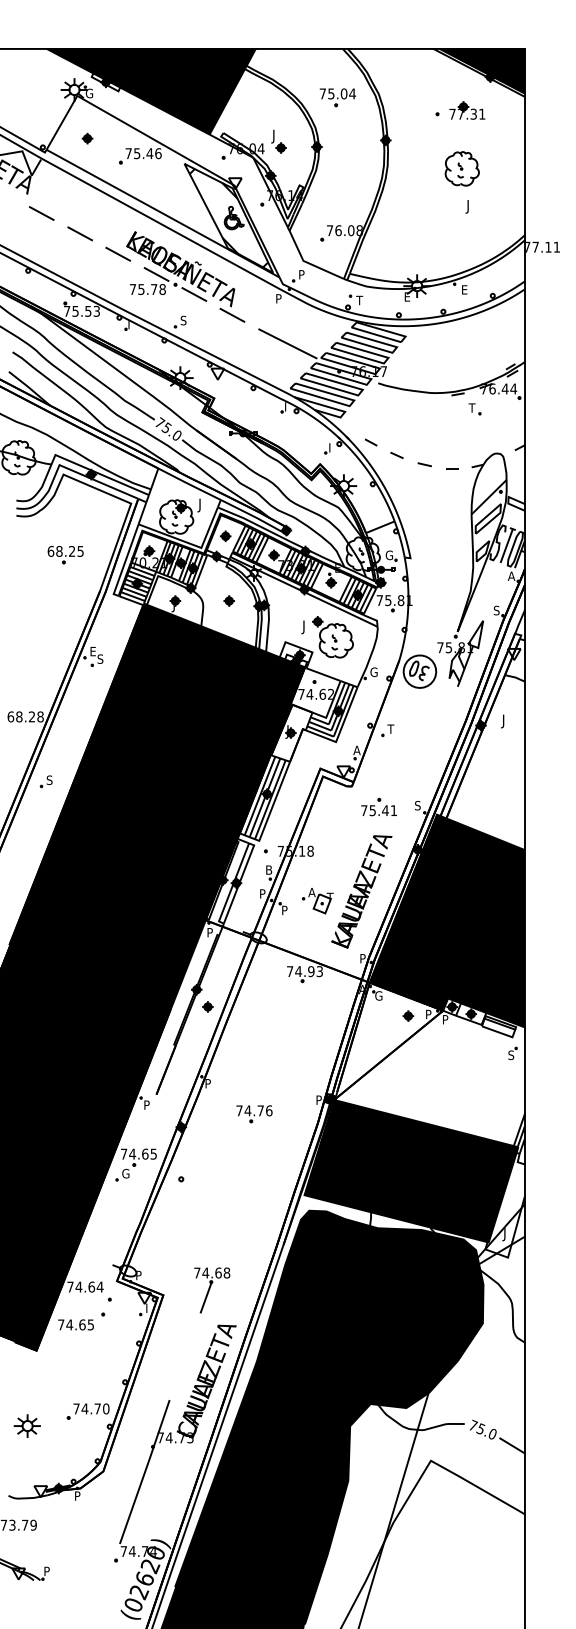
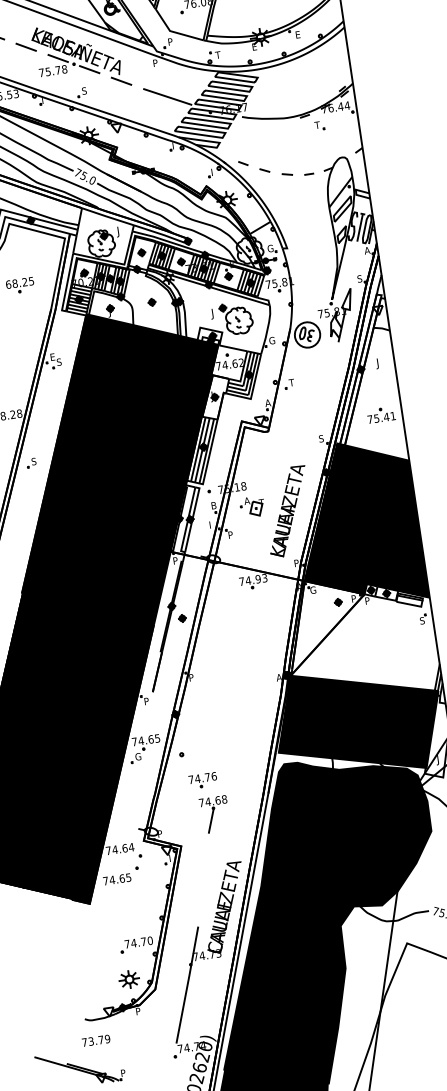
part: (378, 806) -> (380, 414), moved
text: (263, 891) -> (212, 522), P -> I
part: (317, 901) -> (252, 507), moved
text: (318, 1099) -> (278, 677), P -> A
part: (254, 1114) -> (203, 780), moved
part: (212, 1290) -> (215, 814), moved
part: (26, 1425) -> (128, 979), moved

